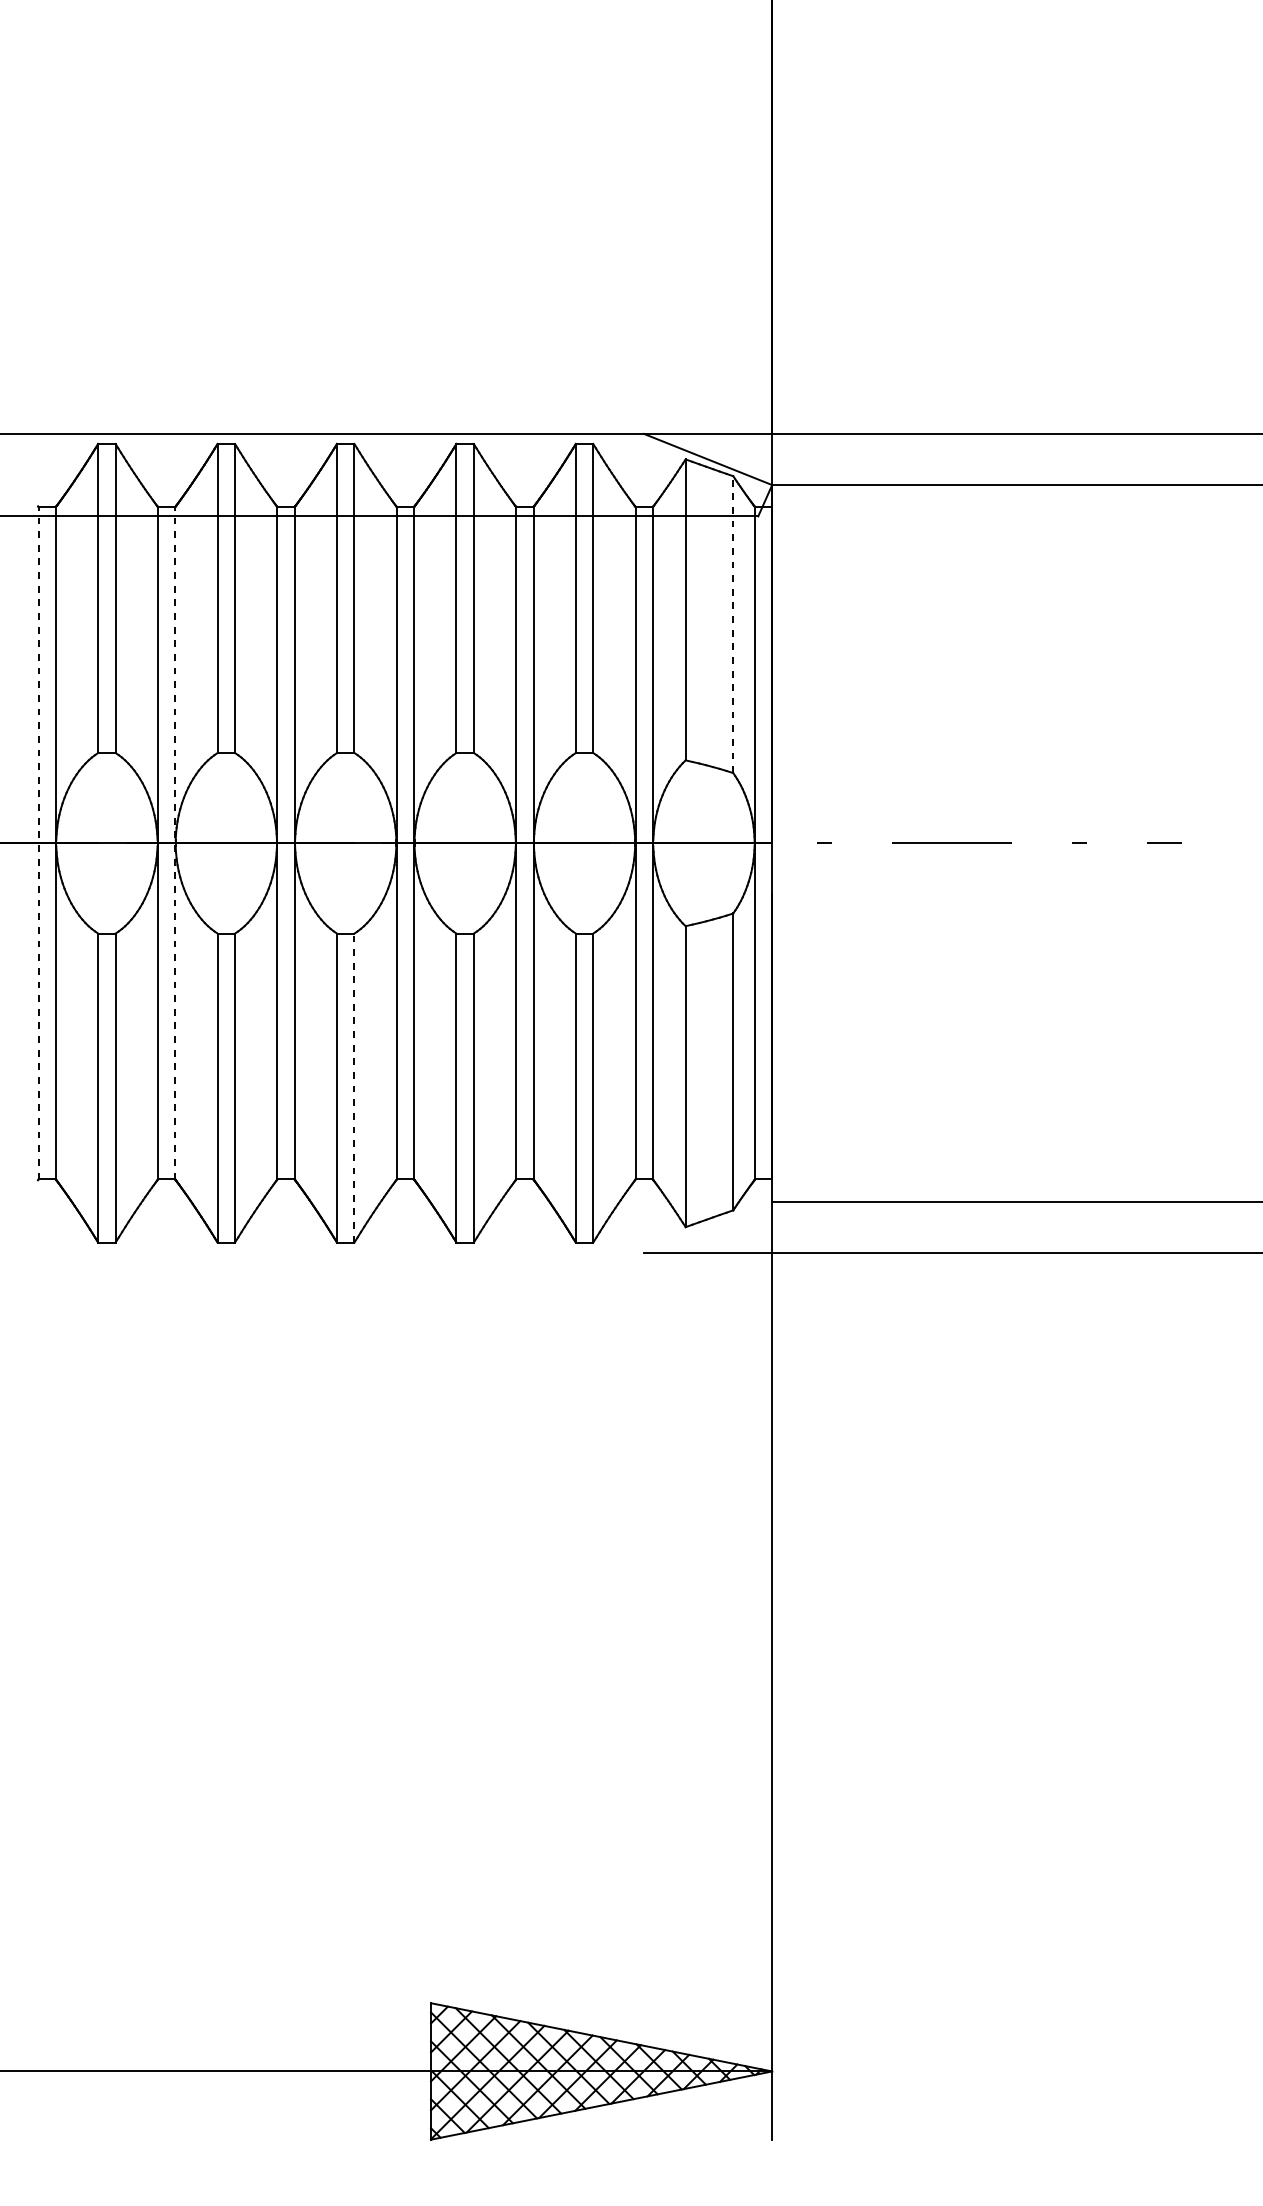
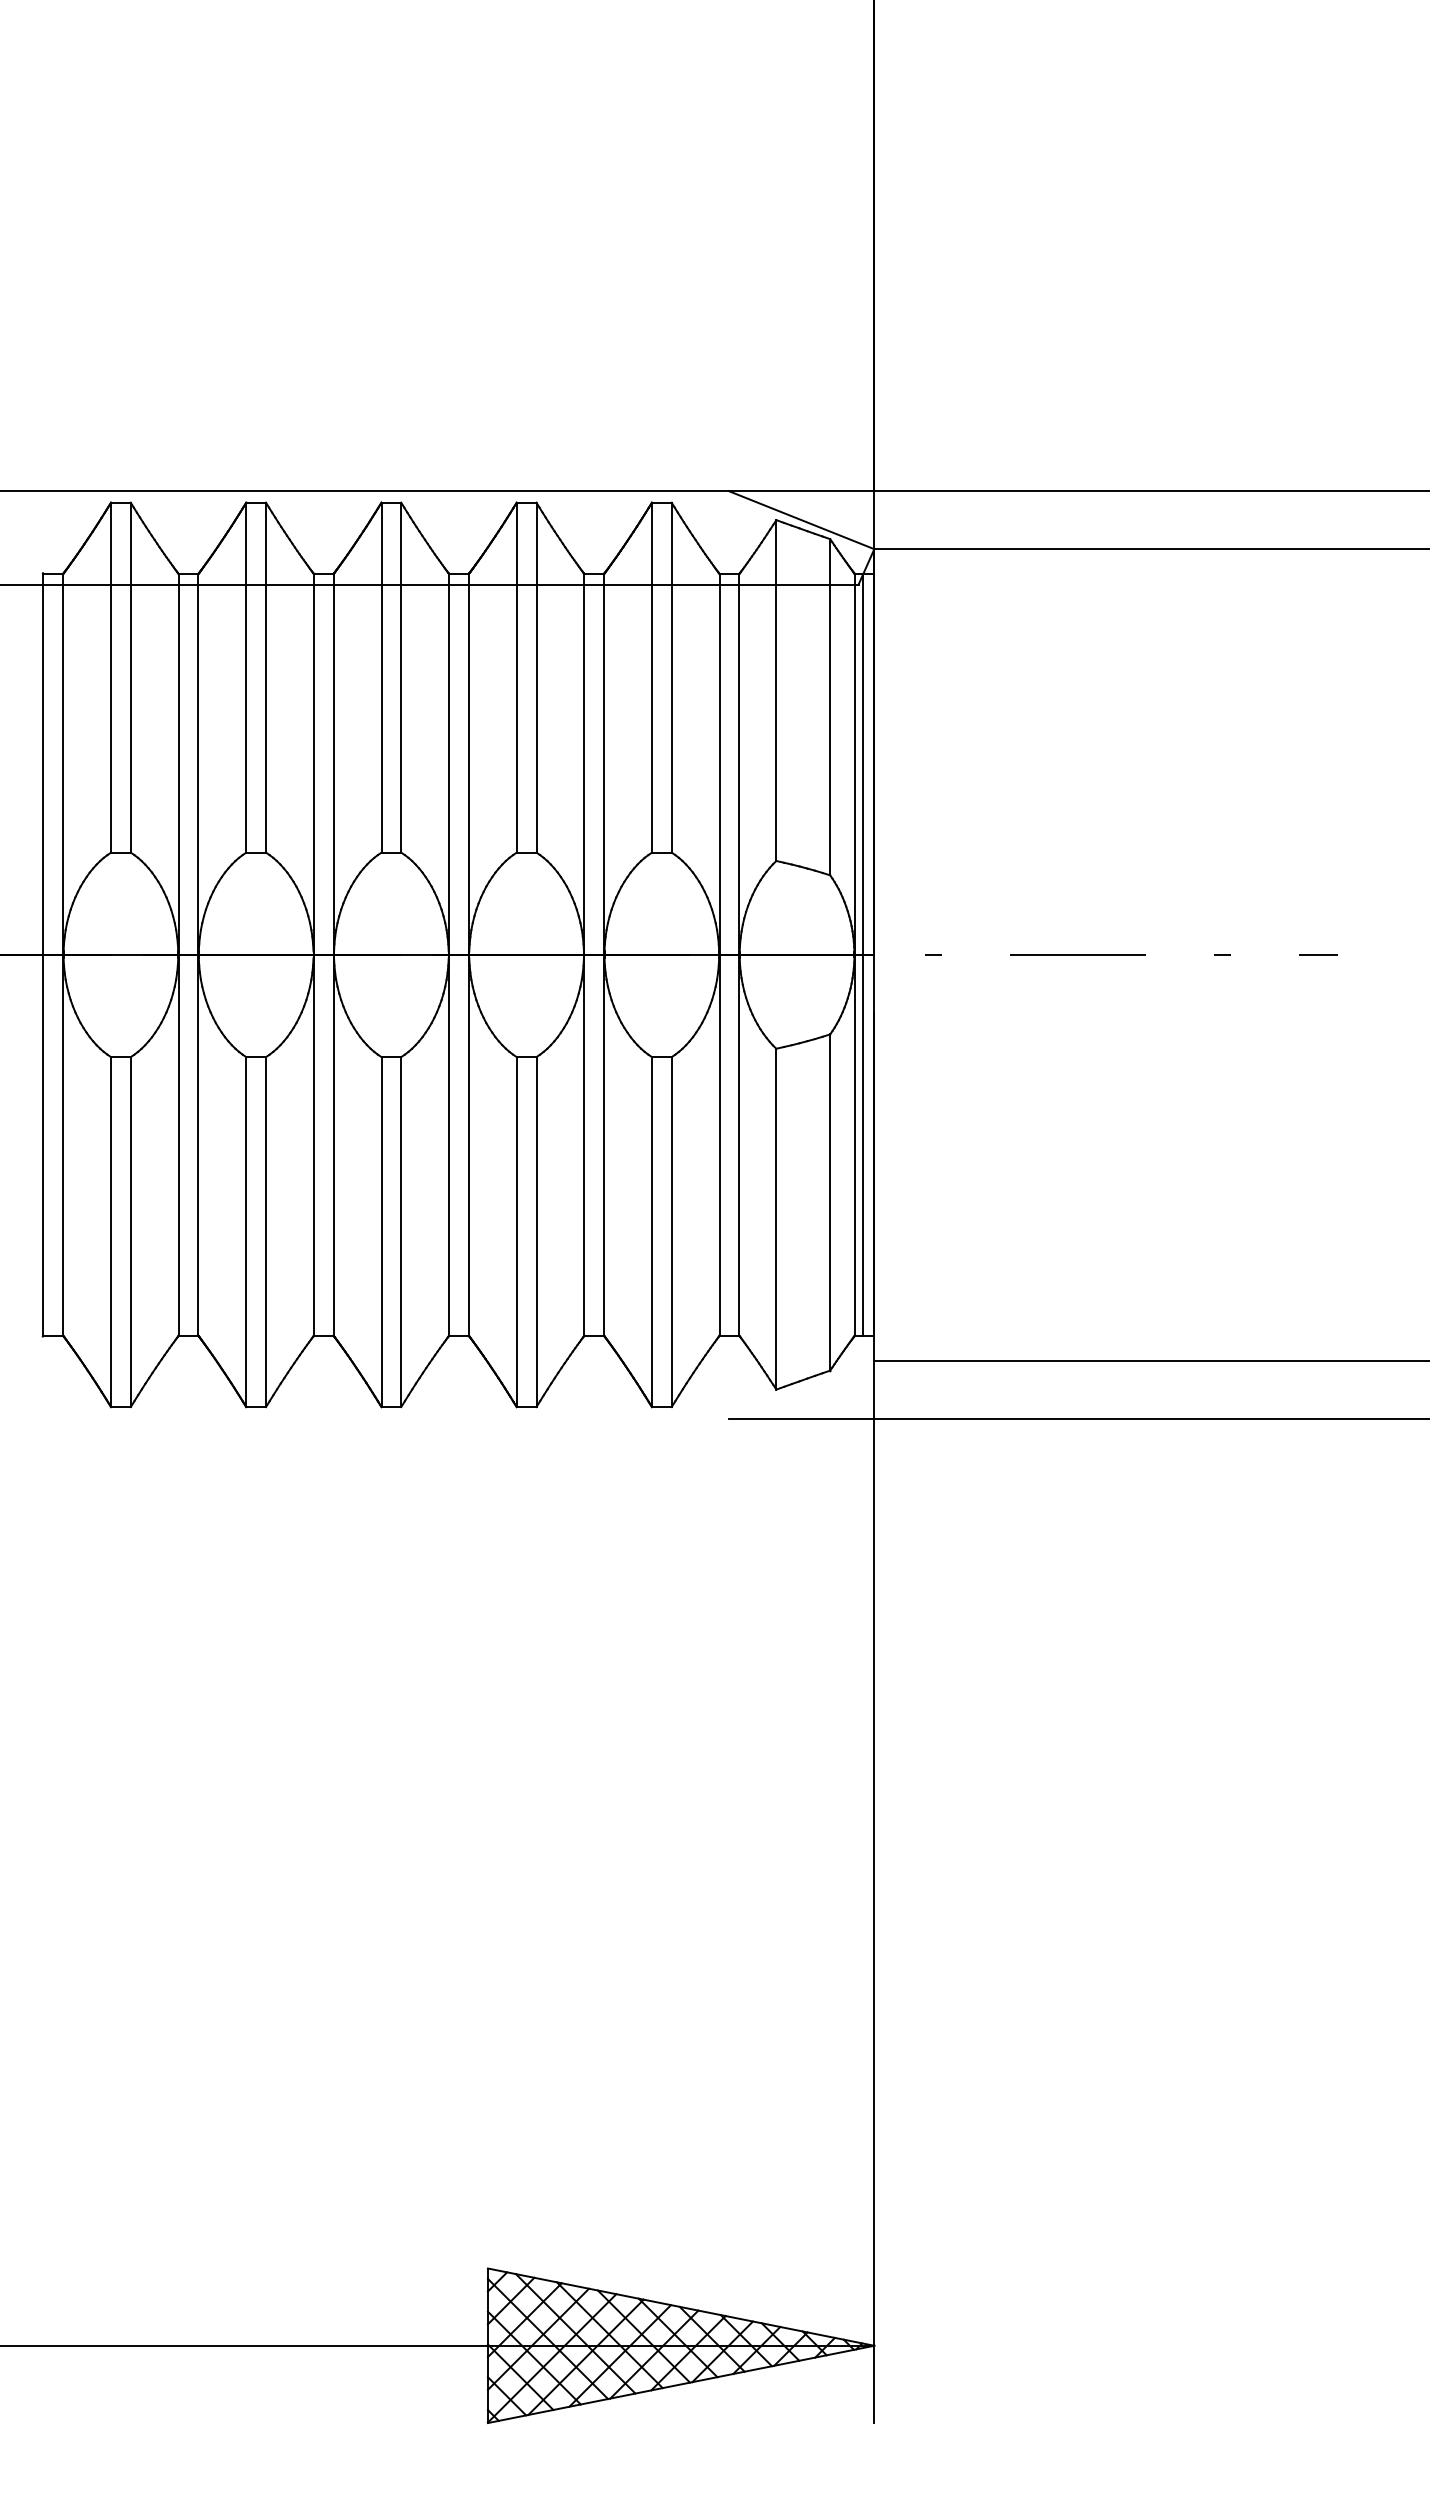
line: (733, 623) -> (830, 706), dashed -> solid
line: (38, 842) -> (43, 954), dashed -> solid
line: (175, 842) -> (198, 954), dashed -> solid
line: (762, 842) -> (863, 954), added
line: (354, 1088) -> (401, 1232), dashed -> solid

